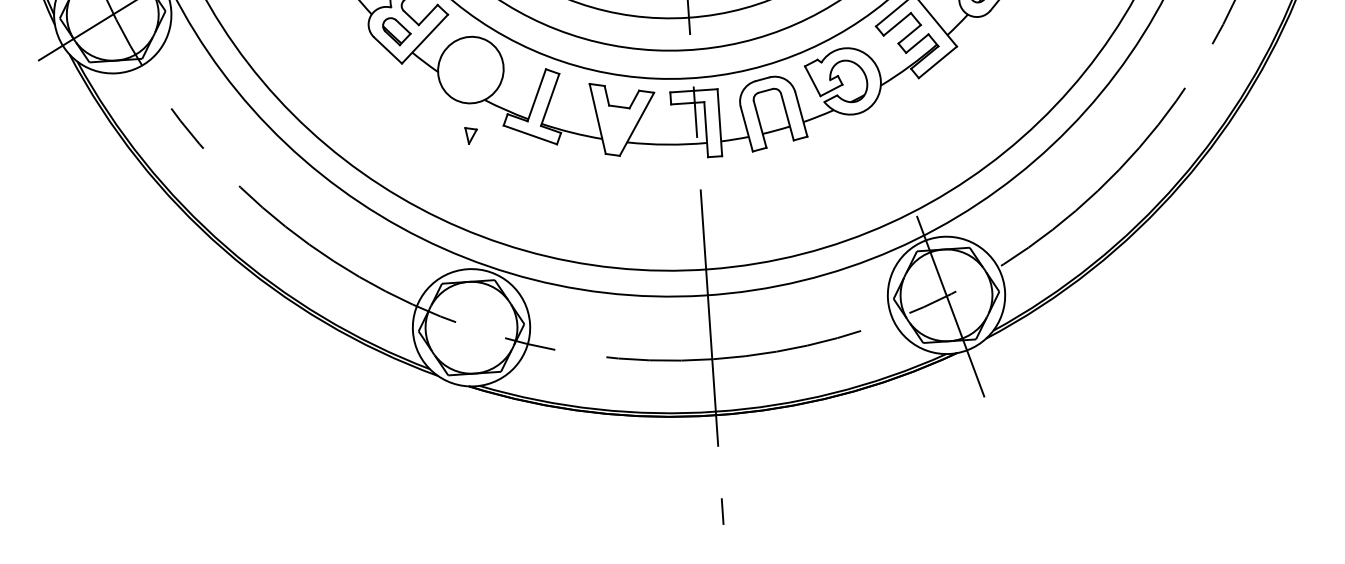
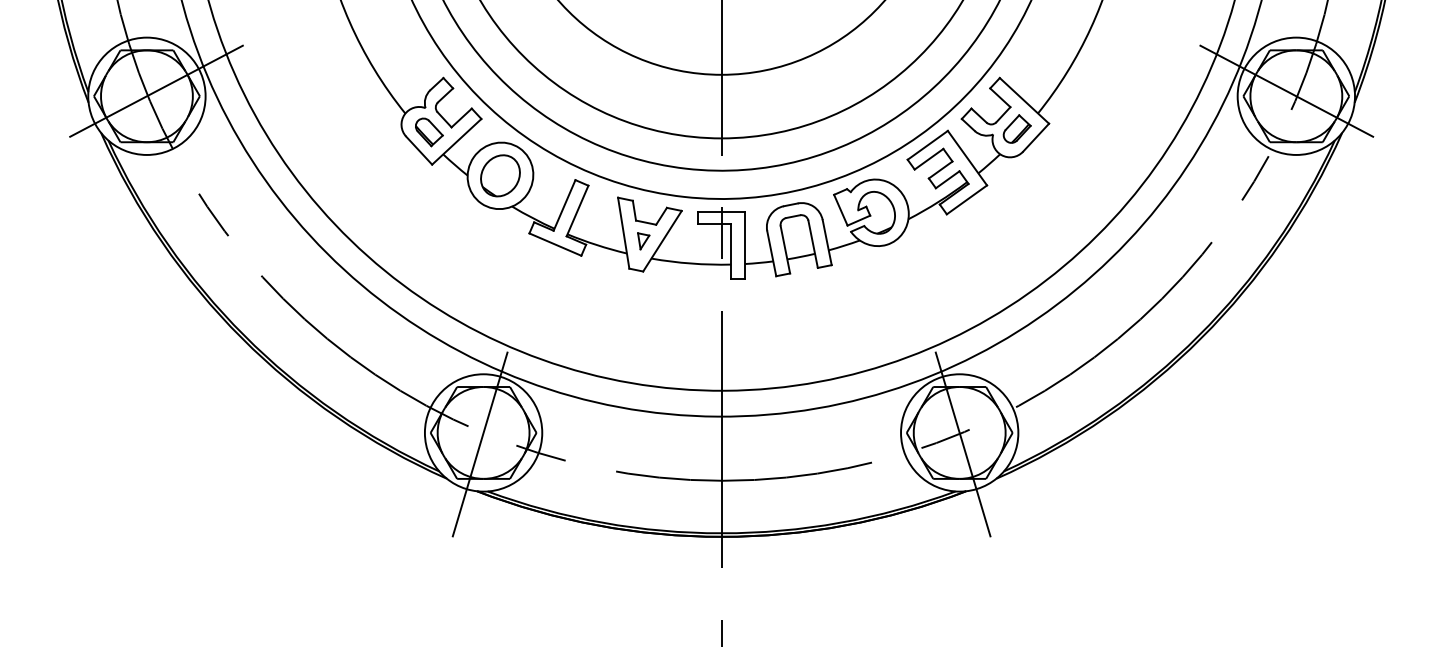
part: (470, 69) -> (500, 175), added
part: (471, 135) -> (643, 241), moved
line: (468, 339) -> (479, 444), added

